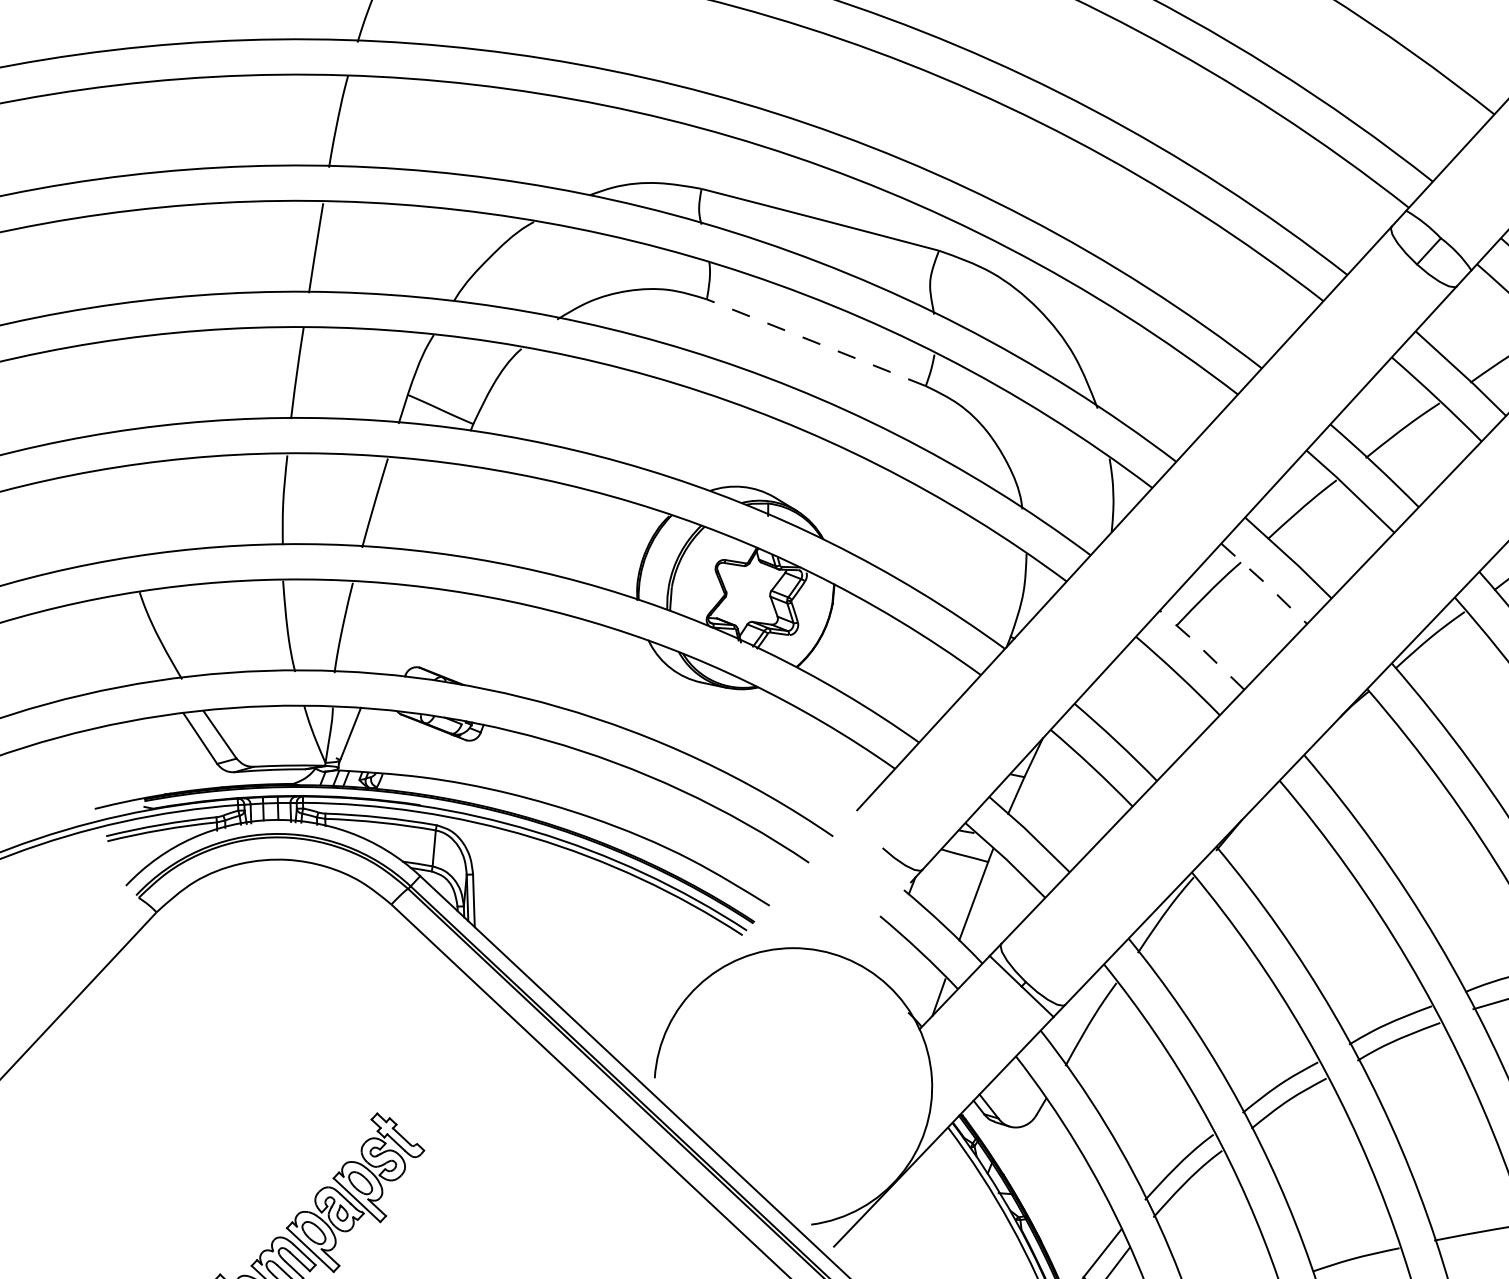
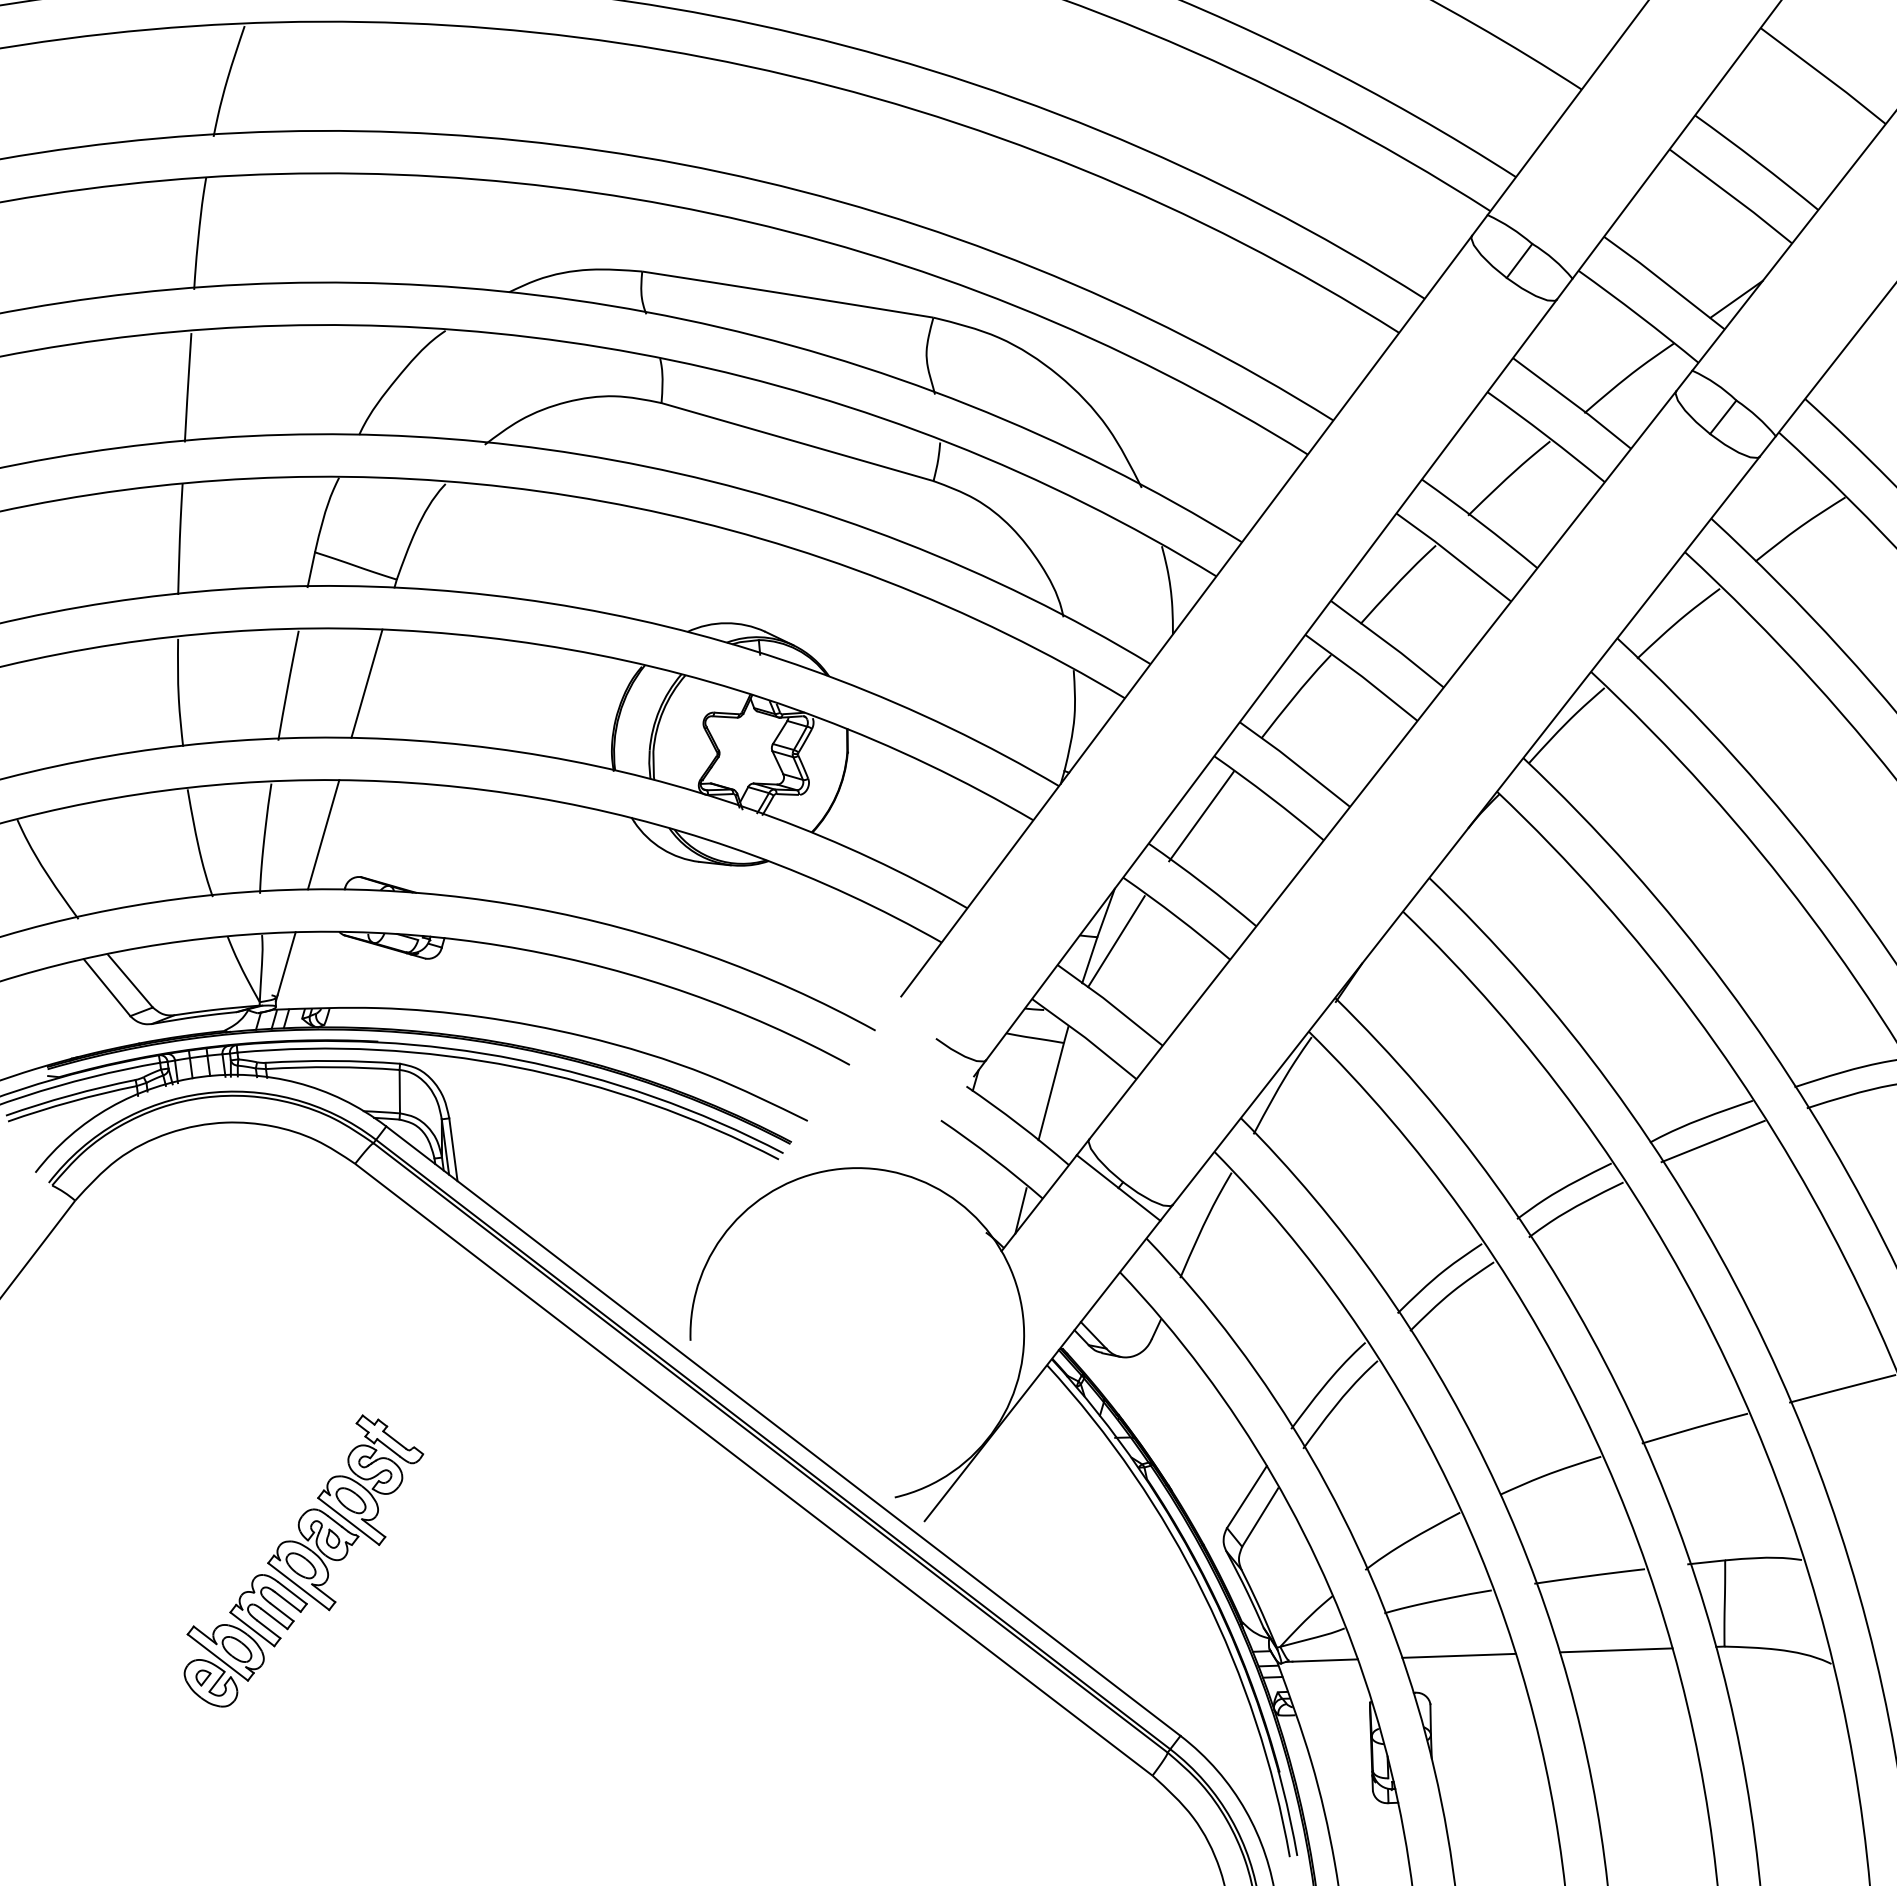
line: (816, 342) -> (797, 441), dashed -> solid
line: (439, 507) -> (366, 683), added
line: (1265, 582) -> (1362, 676), dashed -> solid
line: (391, 629) -> (323, 834), added
line: (1201, 648) -> (1294, 762), dashed -> solid
line: (1120, 685) -> (1201, 816), added
line: (1039, 782) -> (1116, 941), added

